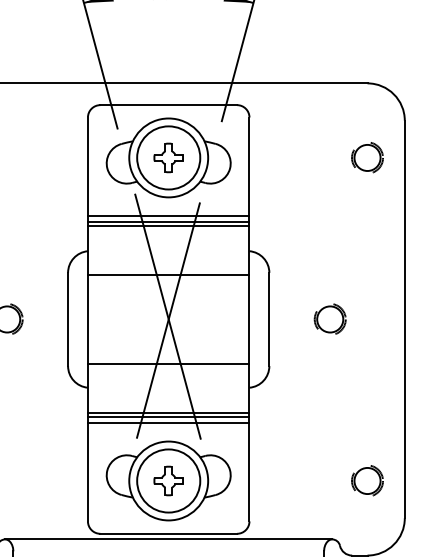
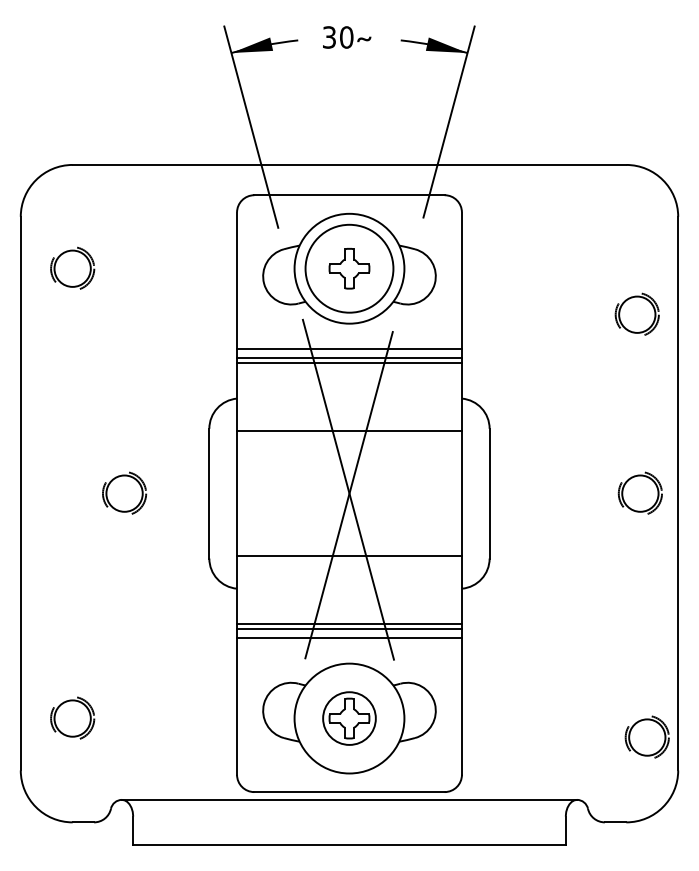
part: (366, 157) -> (636, 313), moved
part: (329, 318) -> (639, 492), moved
circle: (168, 480) -> (349, 718), size x0.6
part: (366, 480) -> (646, 736), moved

